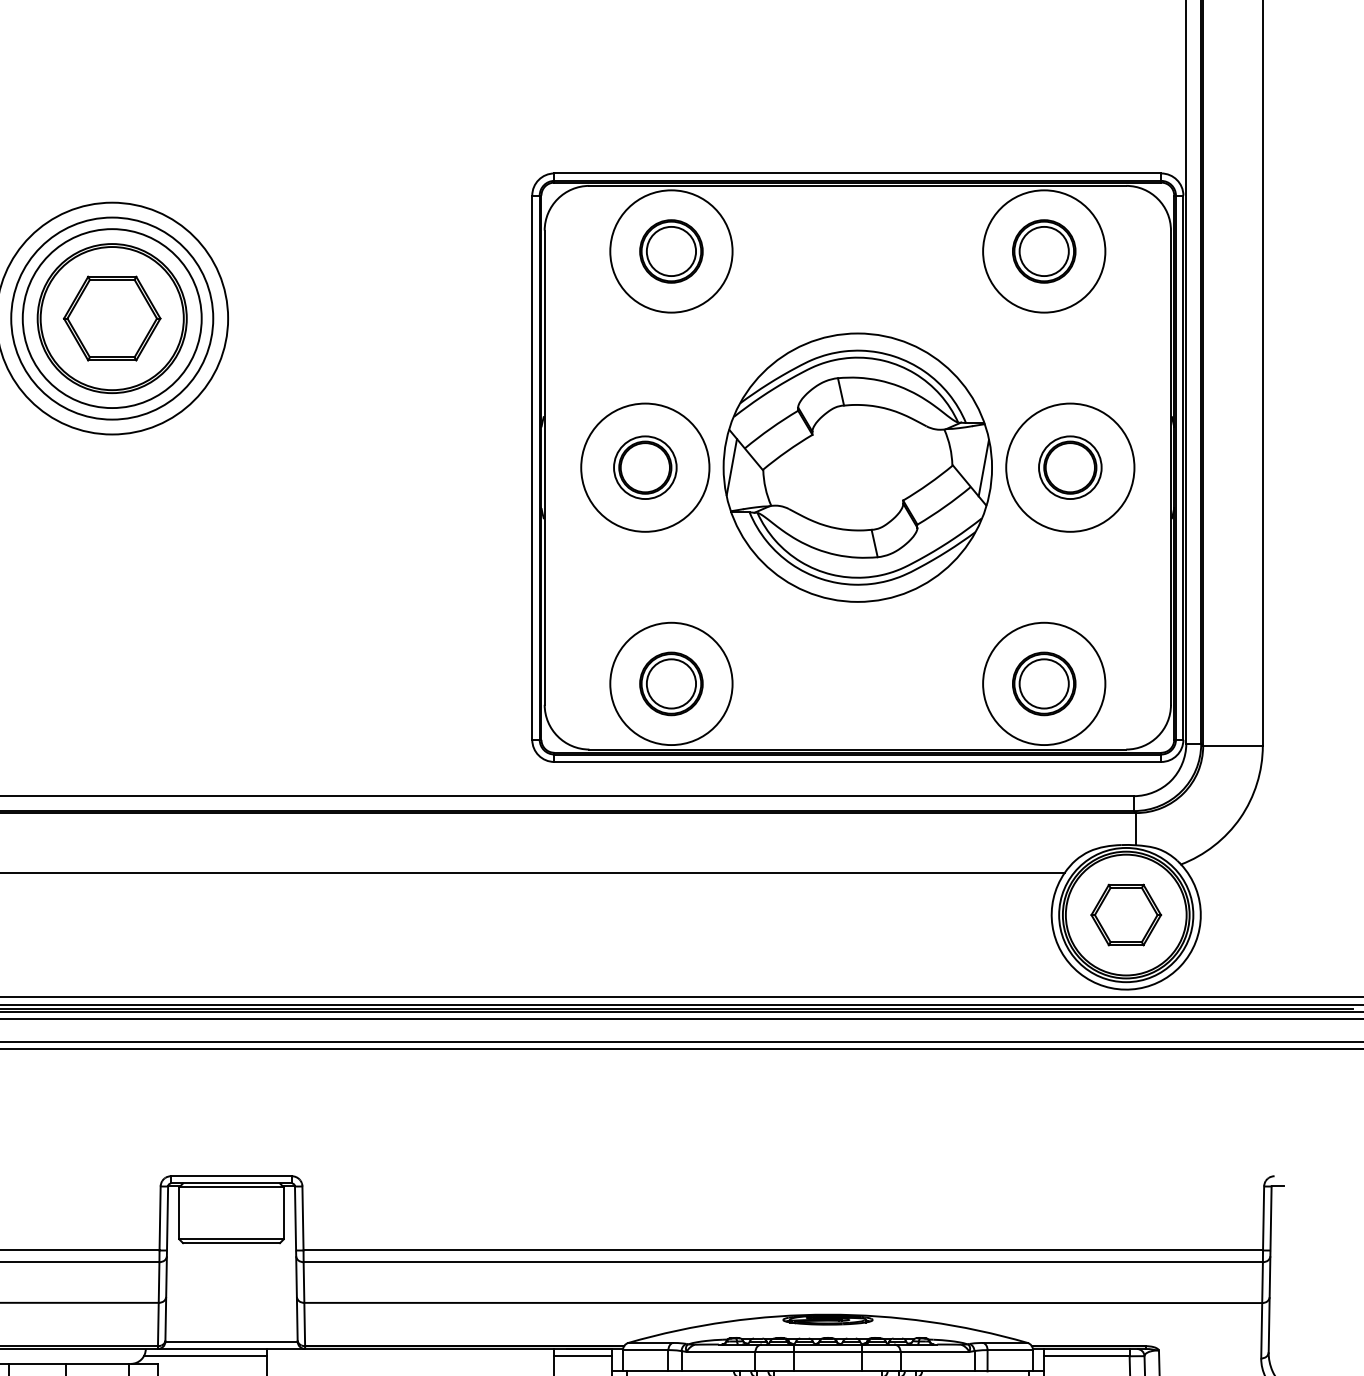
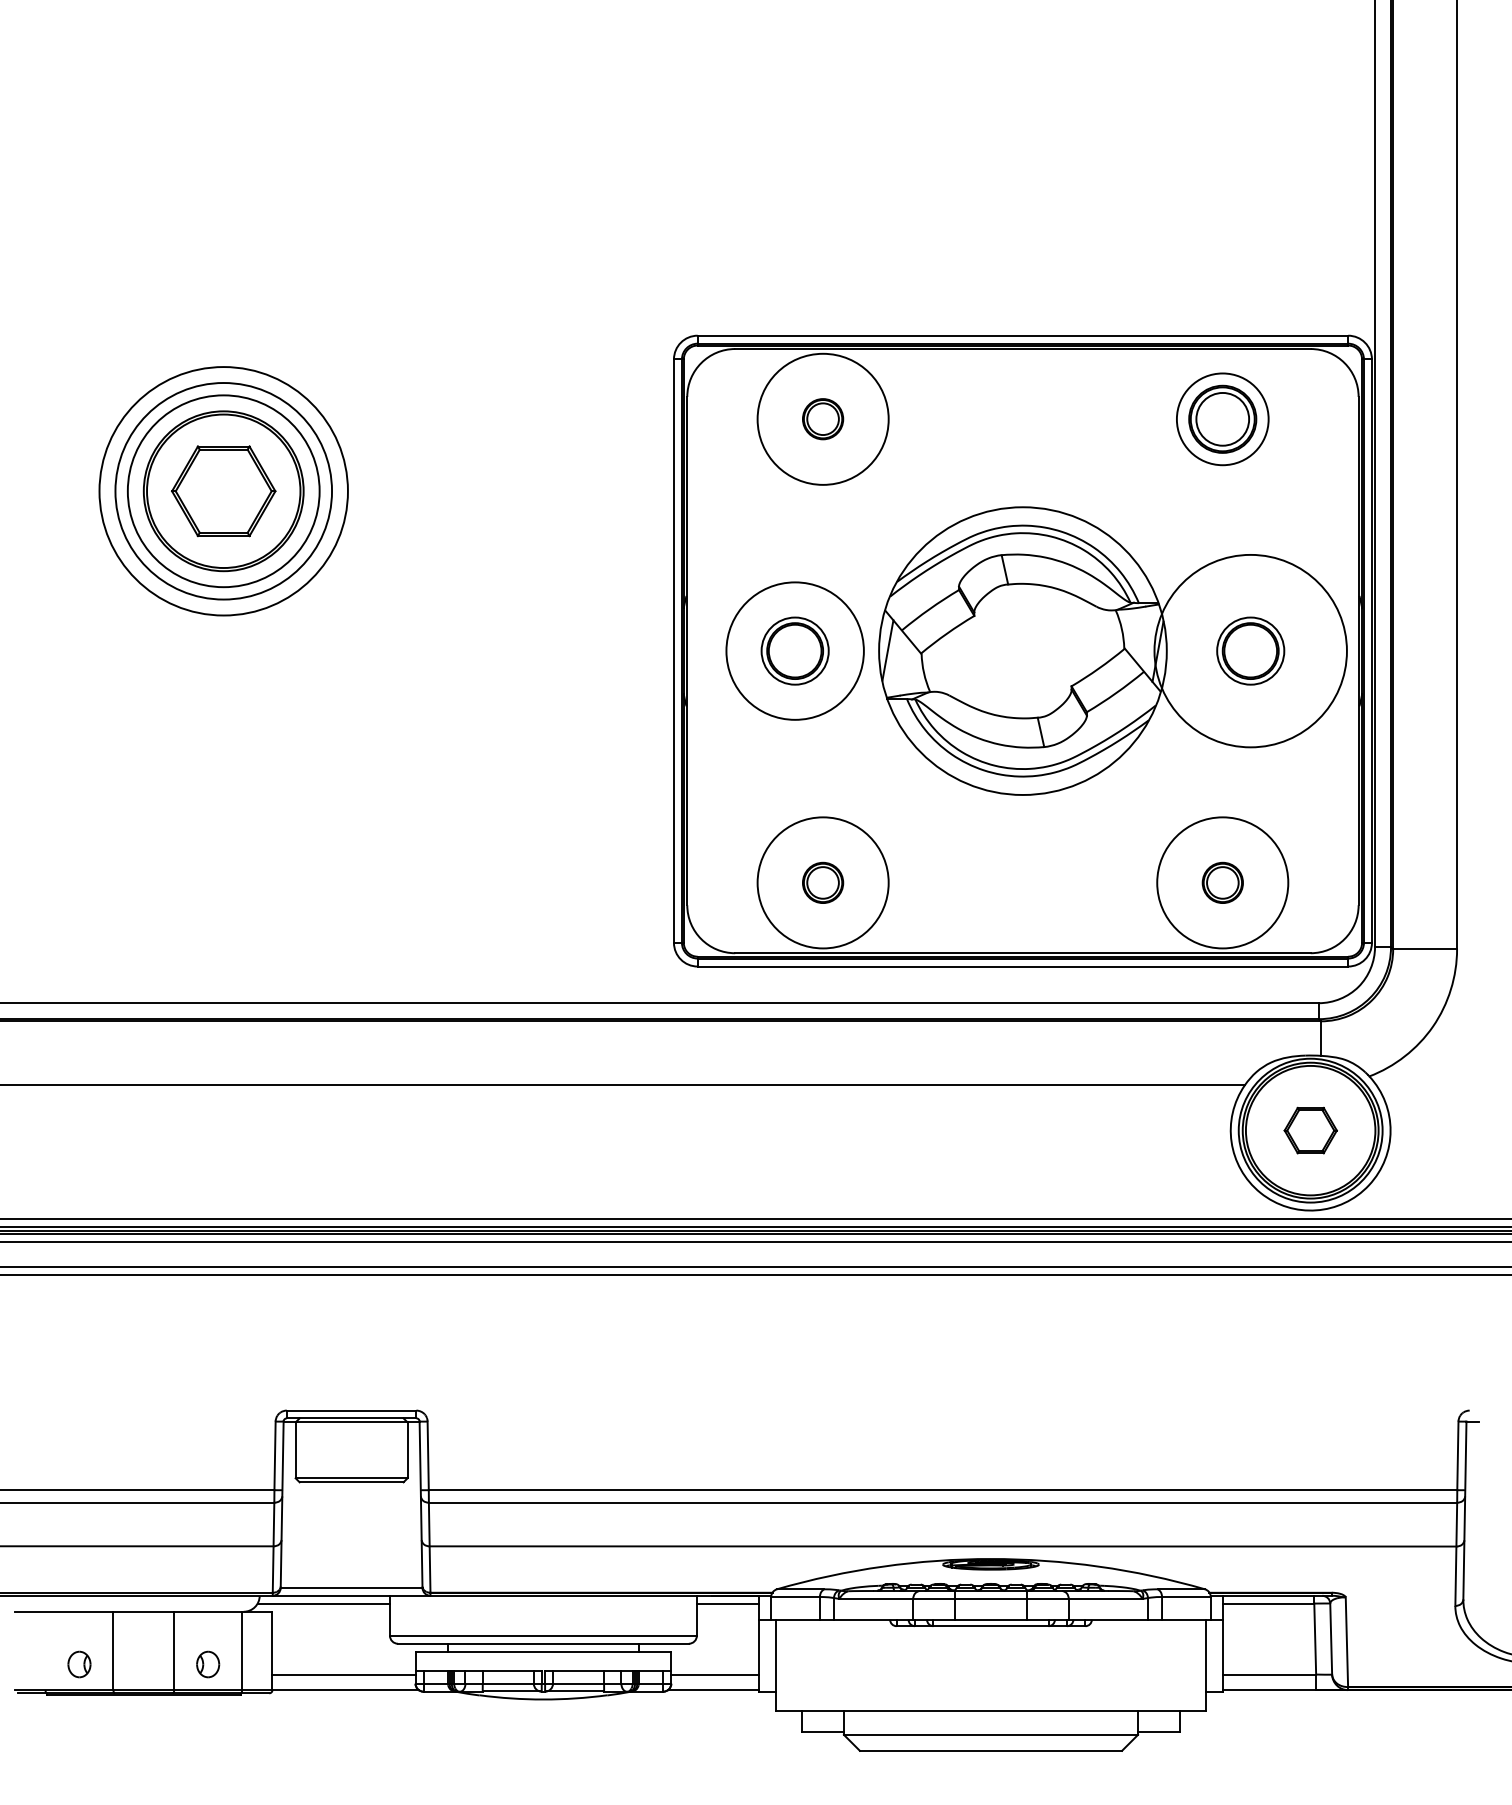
part: (670, 250) -> (822, 418), size x0.6
circle: (1043, 250) -> (1222, 418), size x0.7
circle: (1070, 467) -> (1250, 650), size x1.4
part: (670, 683) -> (822, 882), size x0.6
part: (1043, 683) -> (1222, 882), size x0.6
part: (1126, 914) -> (1310, 1130), size x0.7

